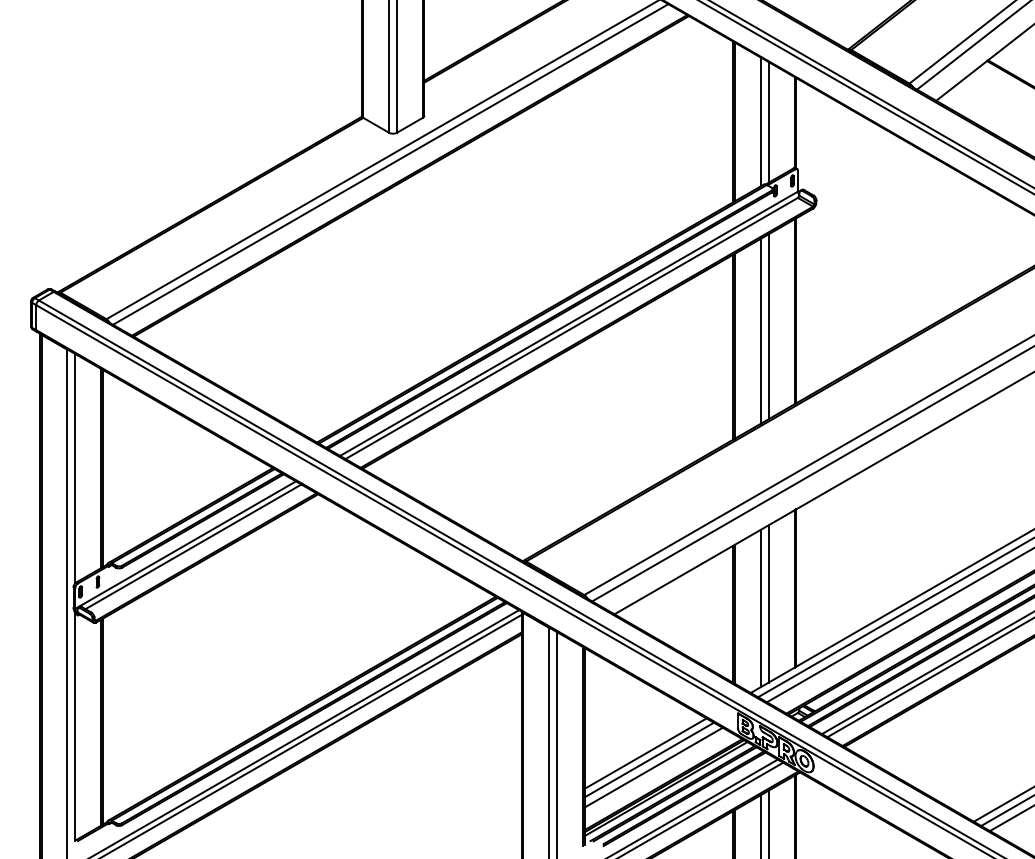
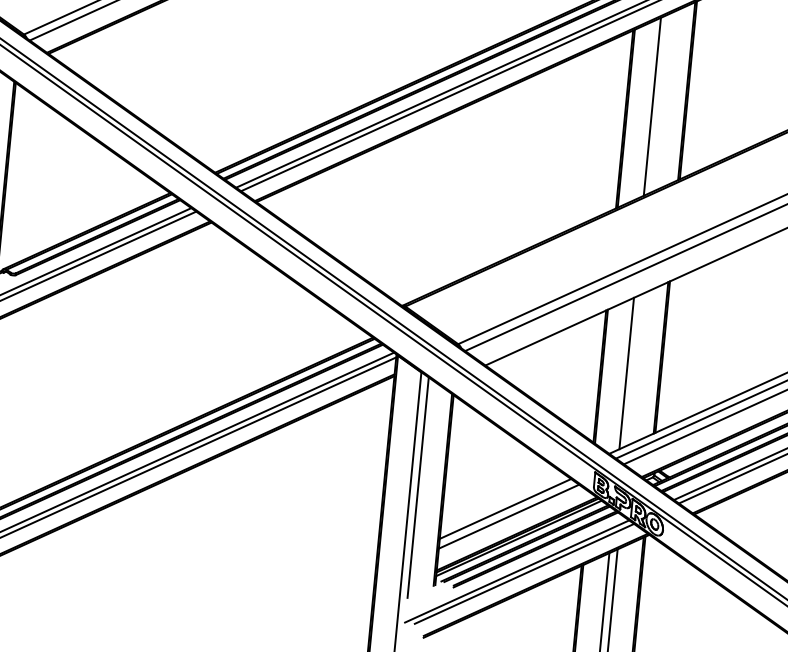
line: (768, 326) -> (660, 102), removed
line: (768, 603) -> (634, 369), removed
line: (645, 753) -> (502, 502), removed

